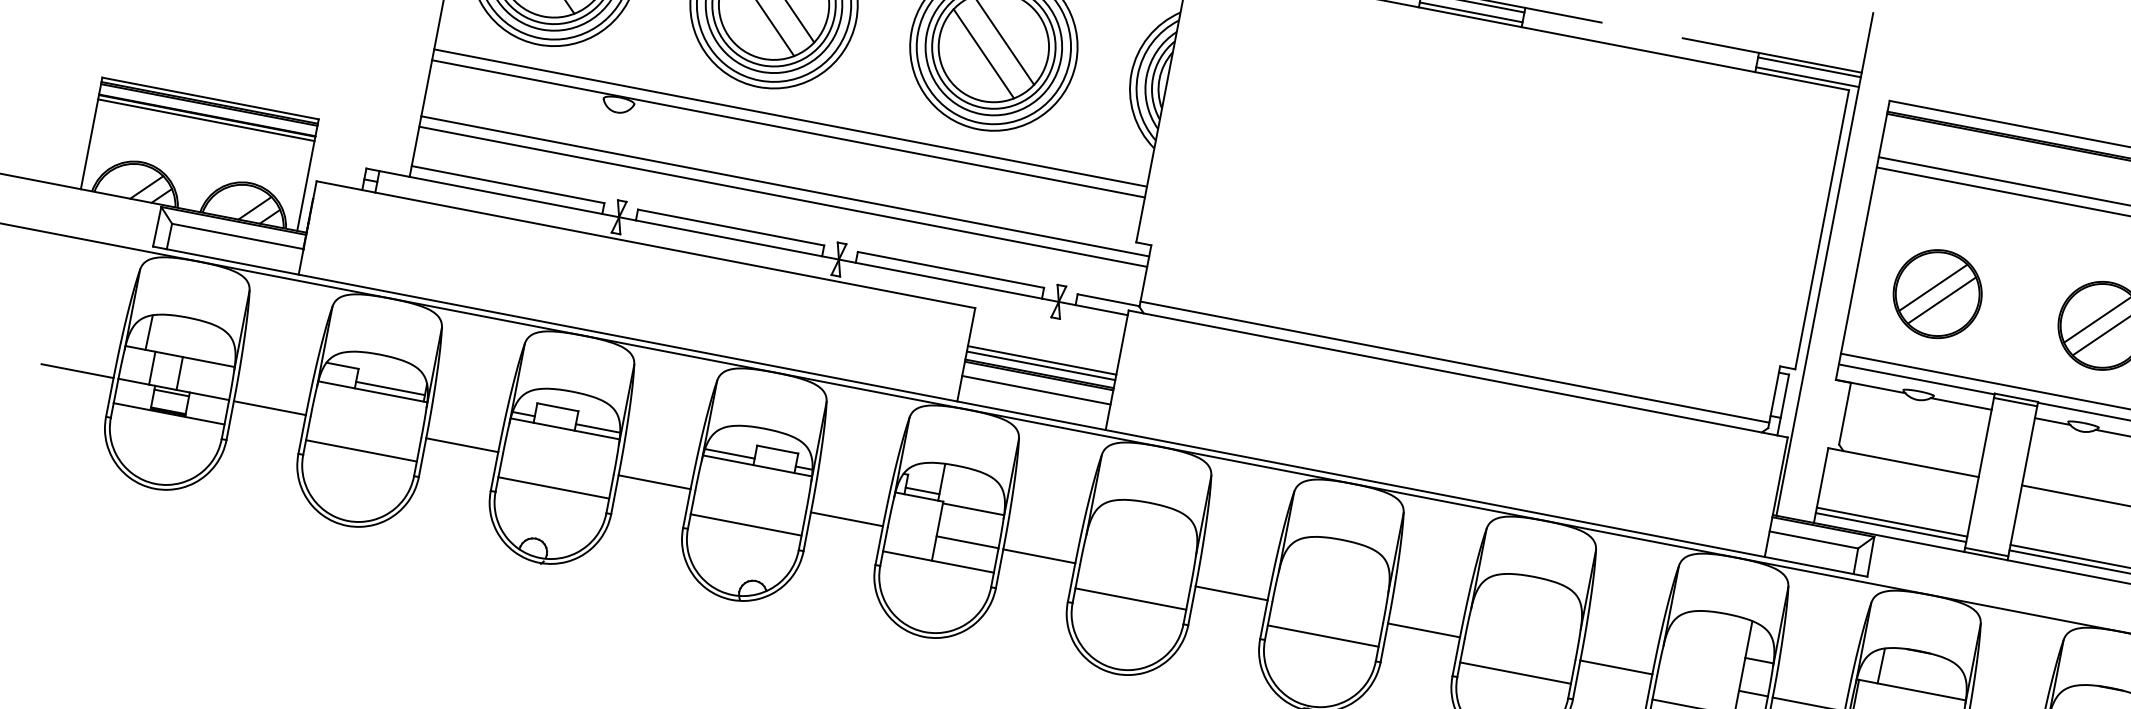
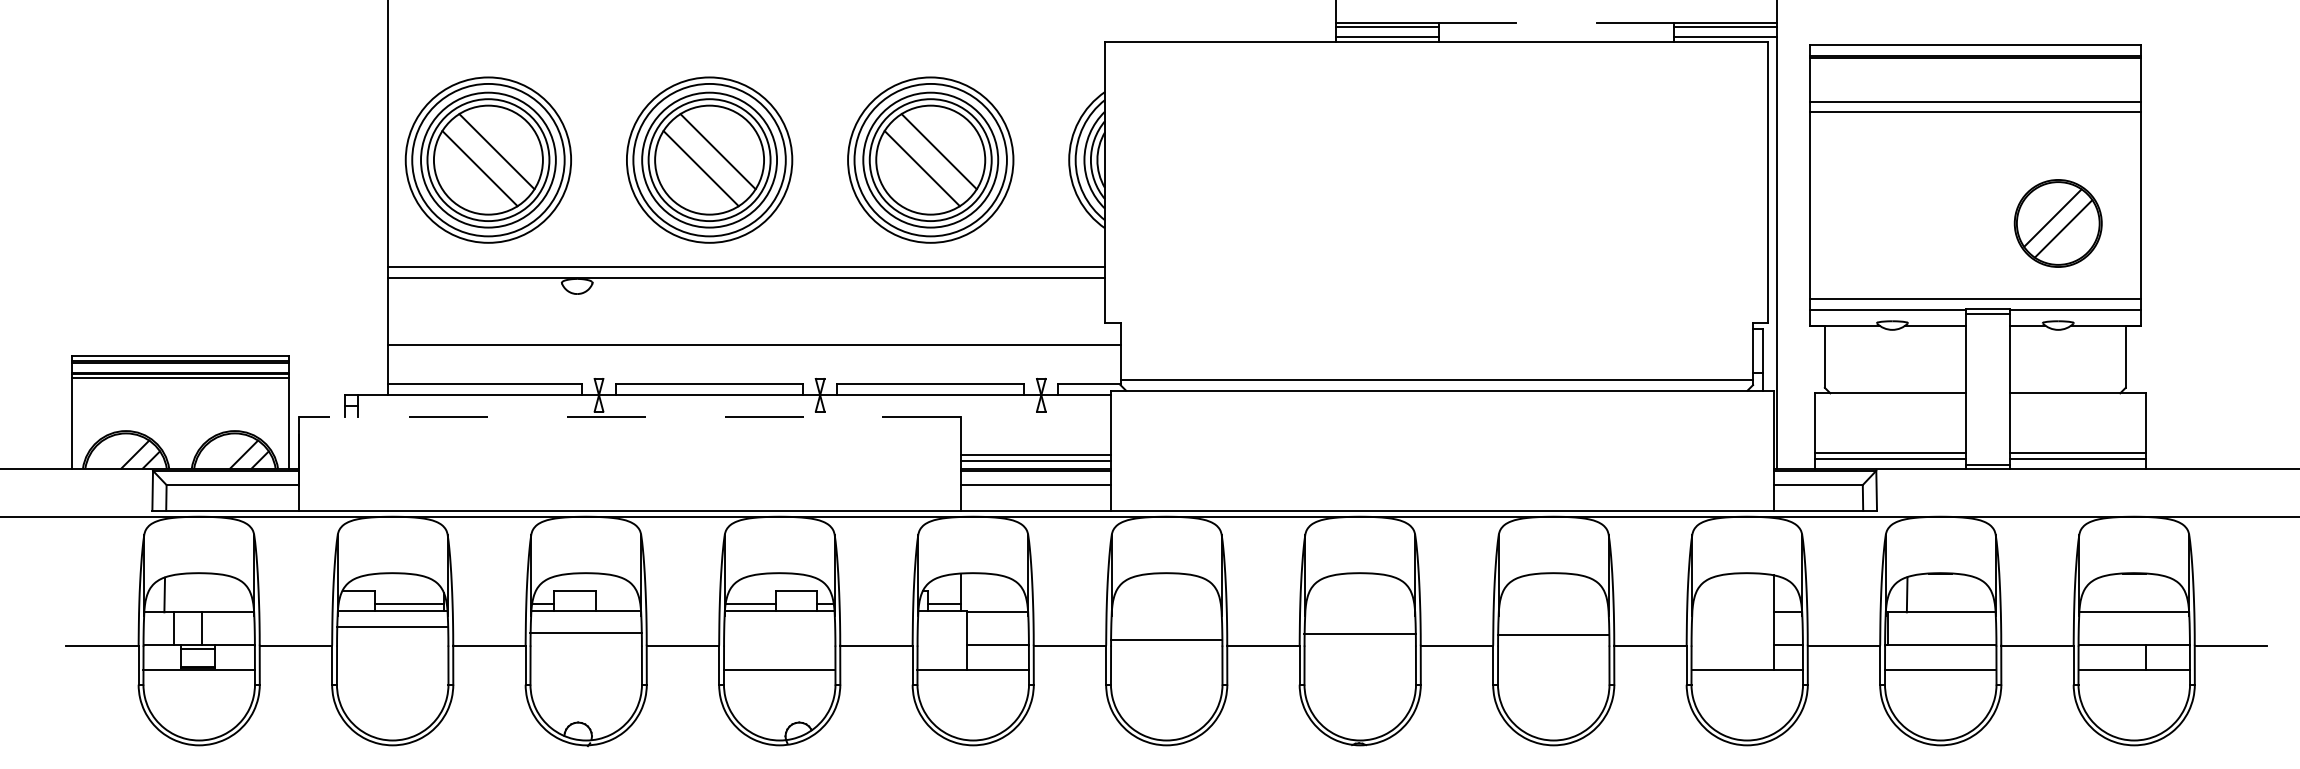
line: (785, 186) -> (754, 334), removed
line: (645, 244) -> (629, 416), solid -> dashed
part: (1937, 294) -> (1892, 223), removed
line: (597, 428) -> (617, 604), removed
line: (361, 450) -> (392, 626), moved
line: (553, 487) -> (585, 632), moved
line: (1130, 598) -> (1166, 639), moved
line: (1322, 635) -> (1359, 633), moved
line: (1515, 672) -> (1553, 634), moved

